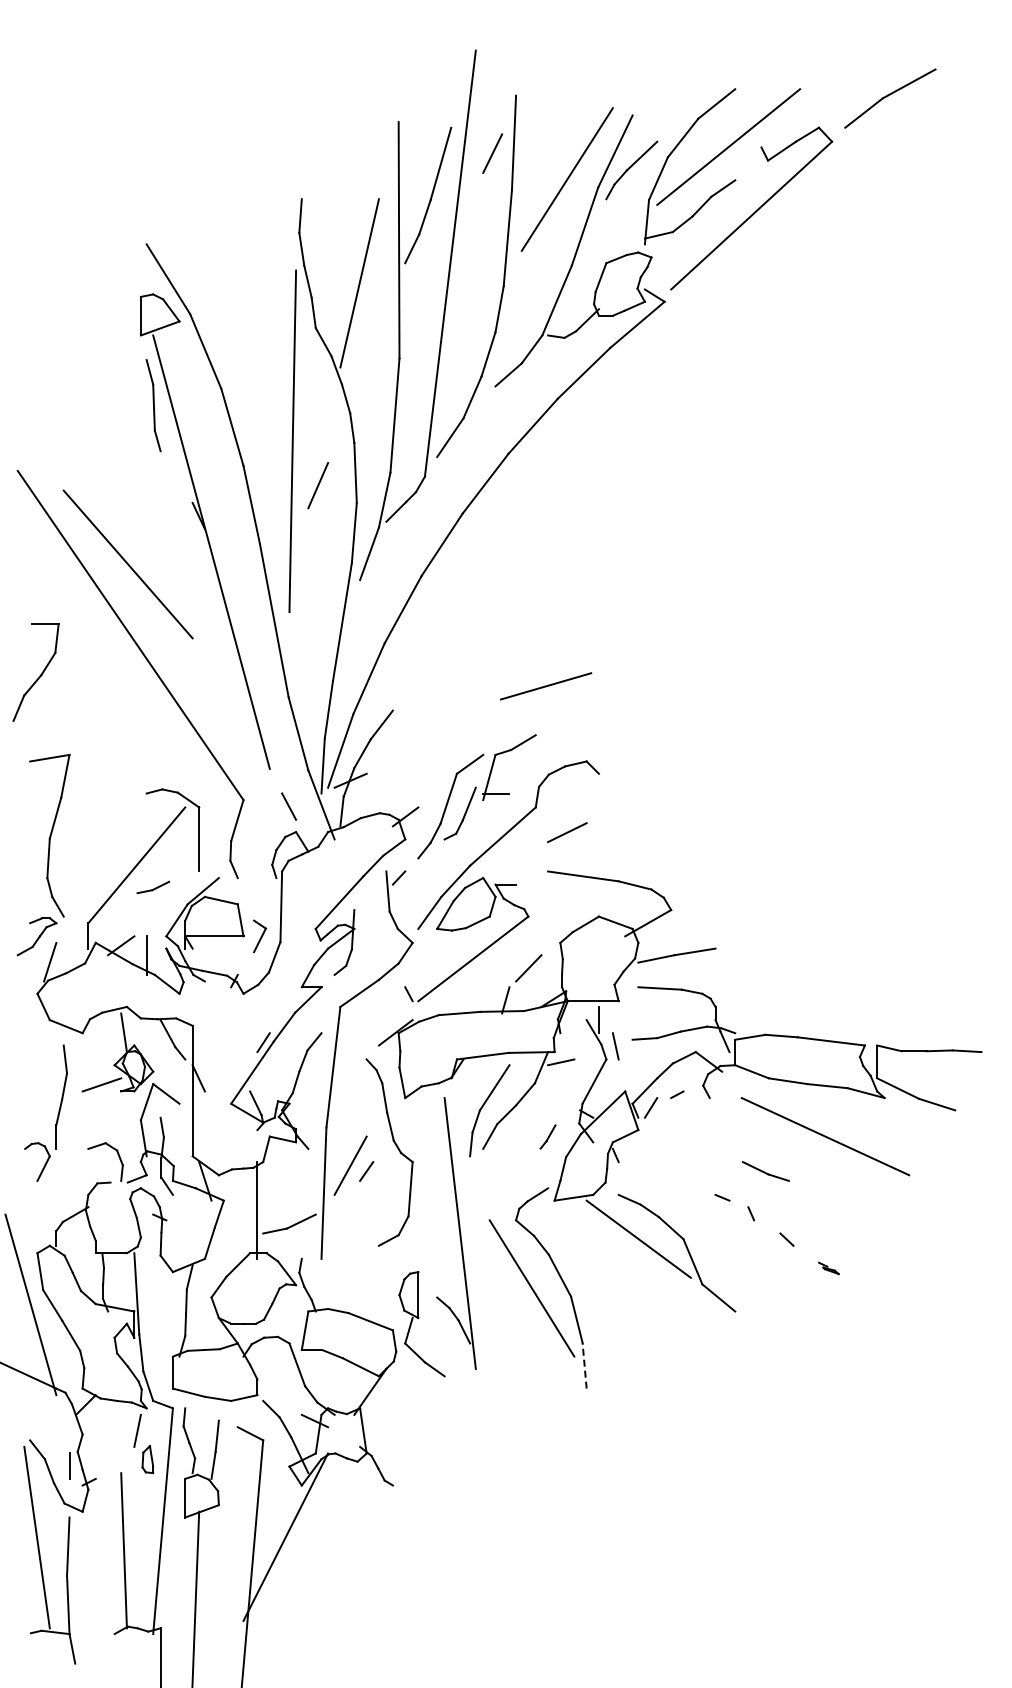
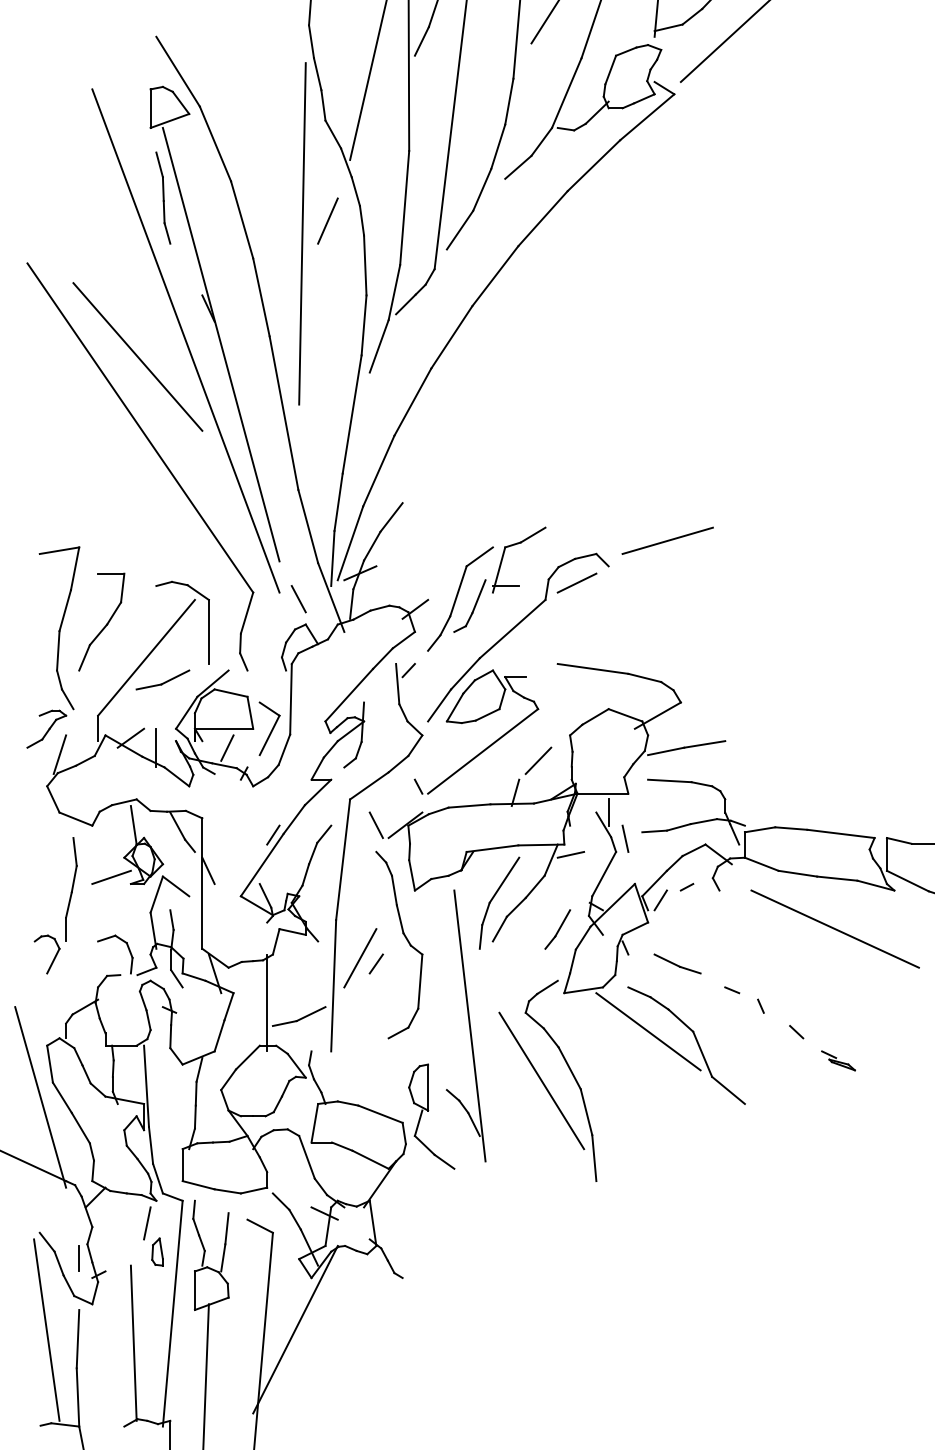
line: (318, 485) -> (328, 221), moved
line: (175, 548) -> (185, 341), added
part: (35, 672) -> (101, 622), moved
line: (546, 686) -> (668, 541), moved
line: (567, 832) -> (577, 583), moved
part: (153, 887) -> (163, 680), size x1.67
part: (259, 936) -> (269, 729), size x1.67
line: (217, 955) -> (227, 748), added
line: (366, 1032) -> (376, 825), added
part: (547, 1136) -> (557, 929), size x1.67
part: (765, 1171) -> (677, 964), moved
part: (828, 1268) -> (838, 1061), size x1.67
line: (584, 1365) -> (594, 1158), dashed -> solid

